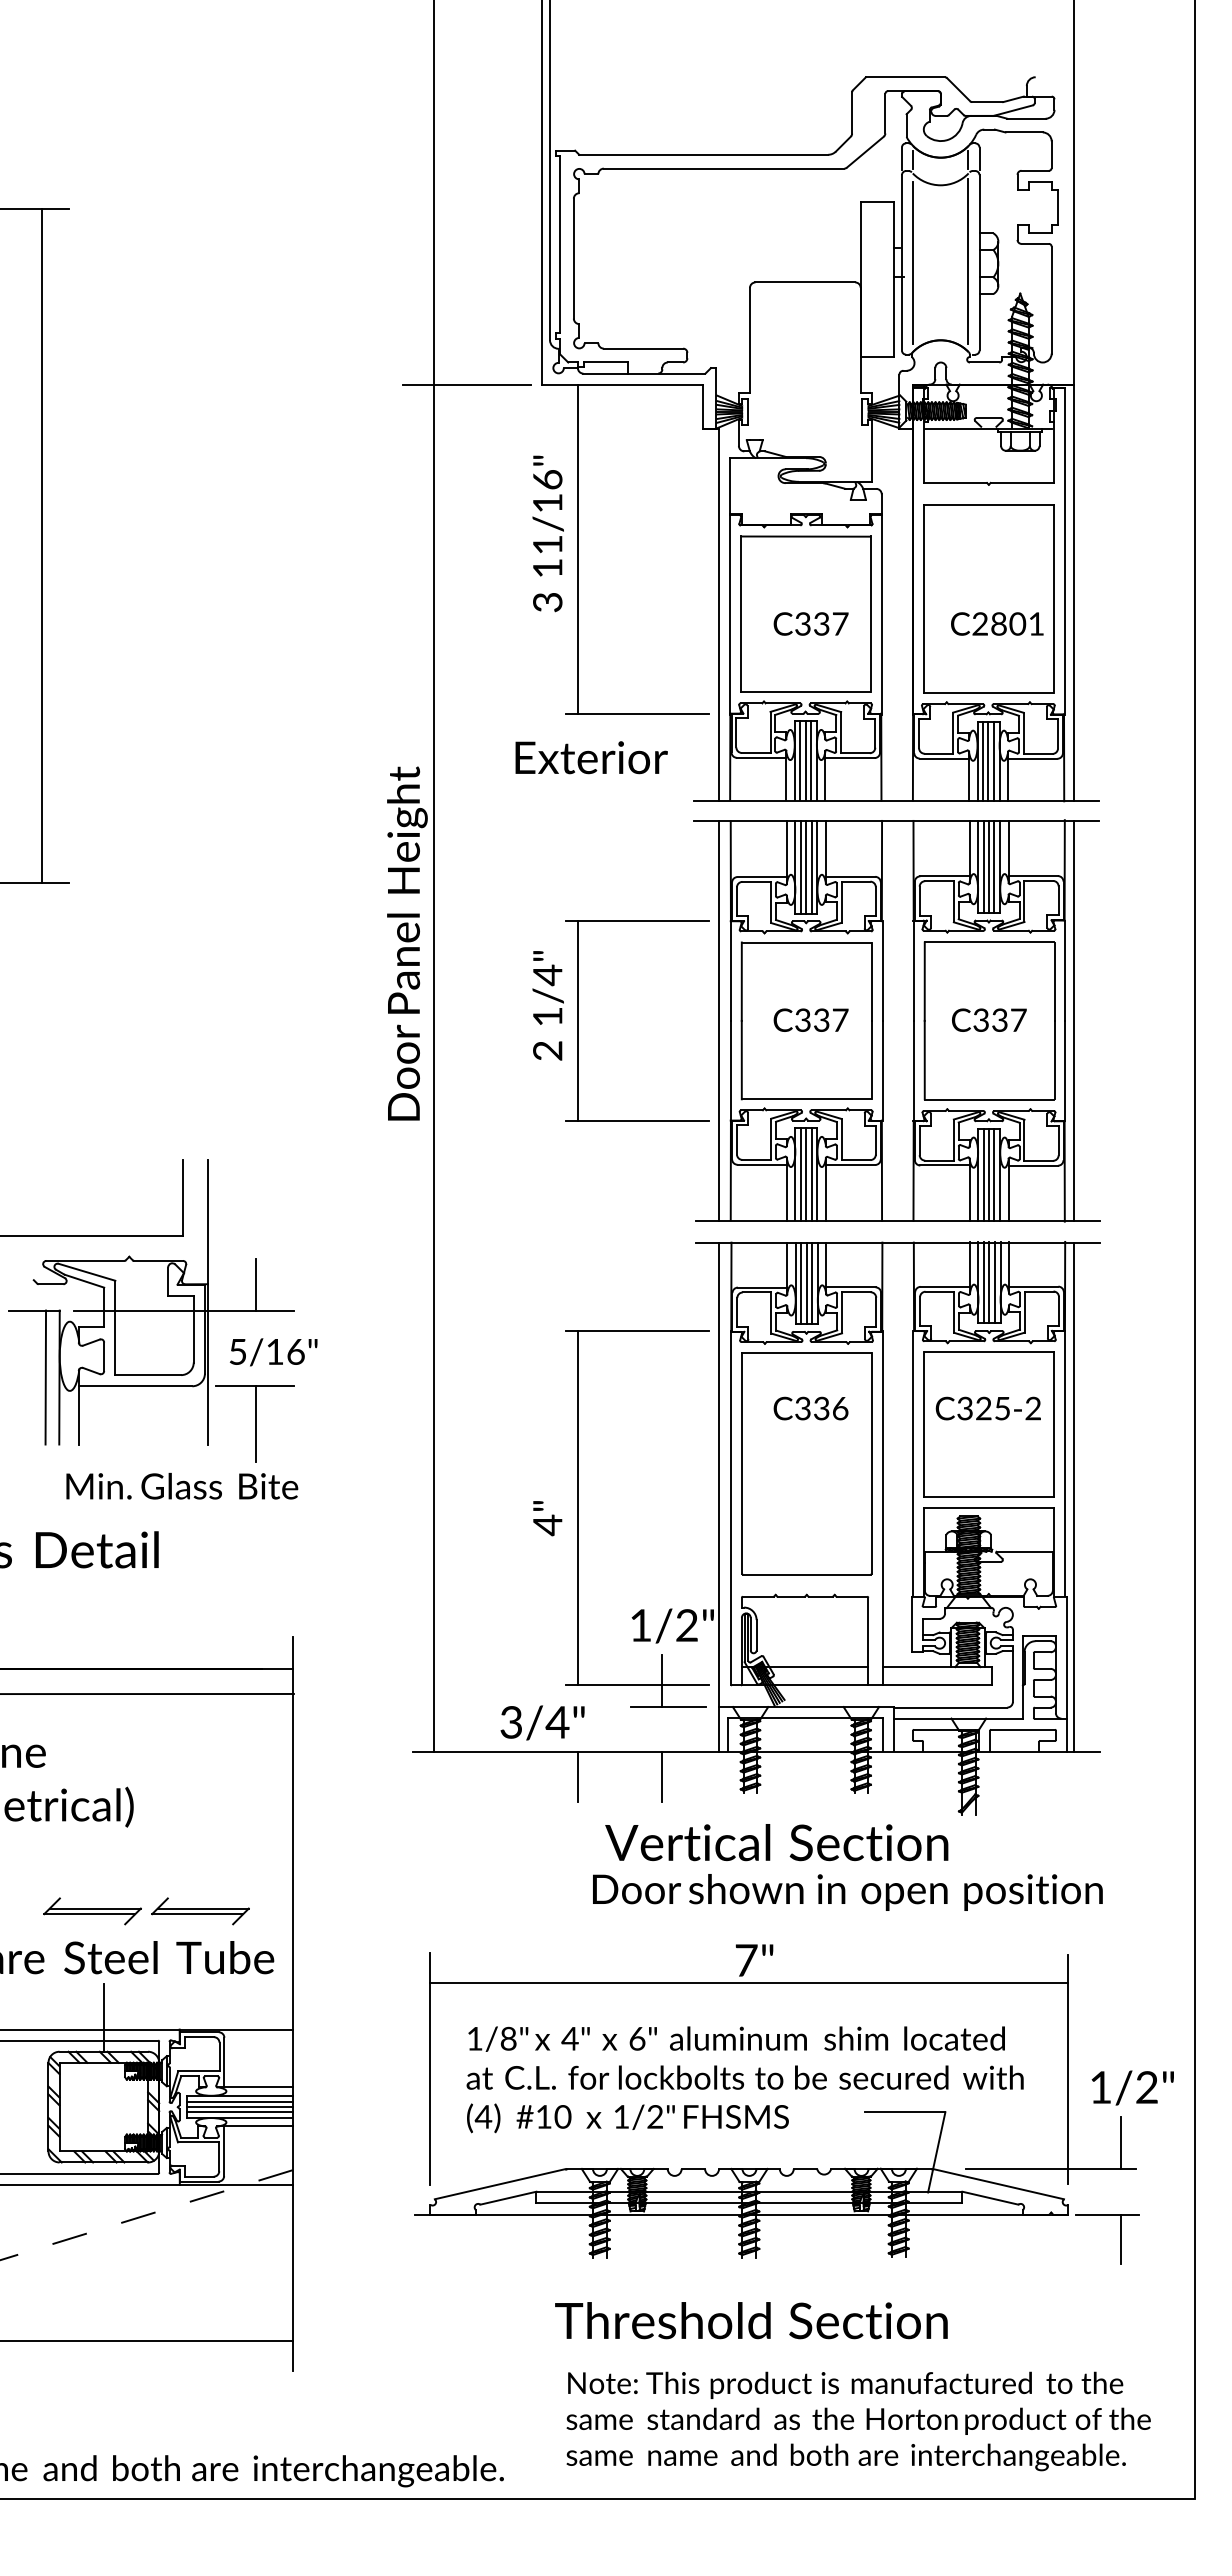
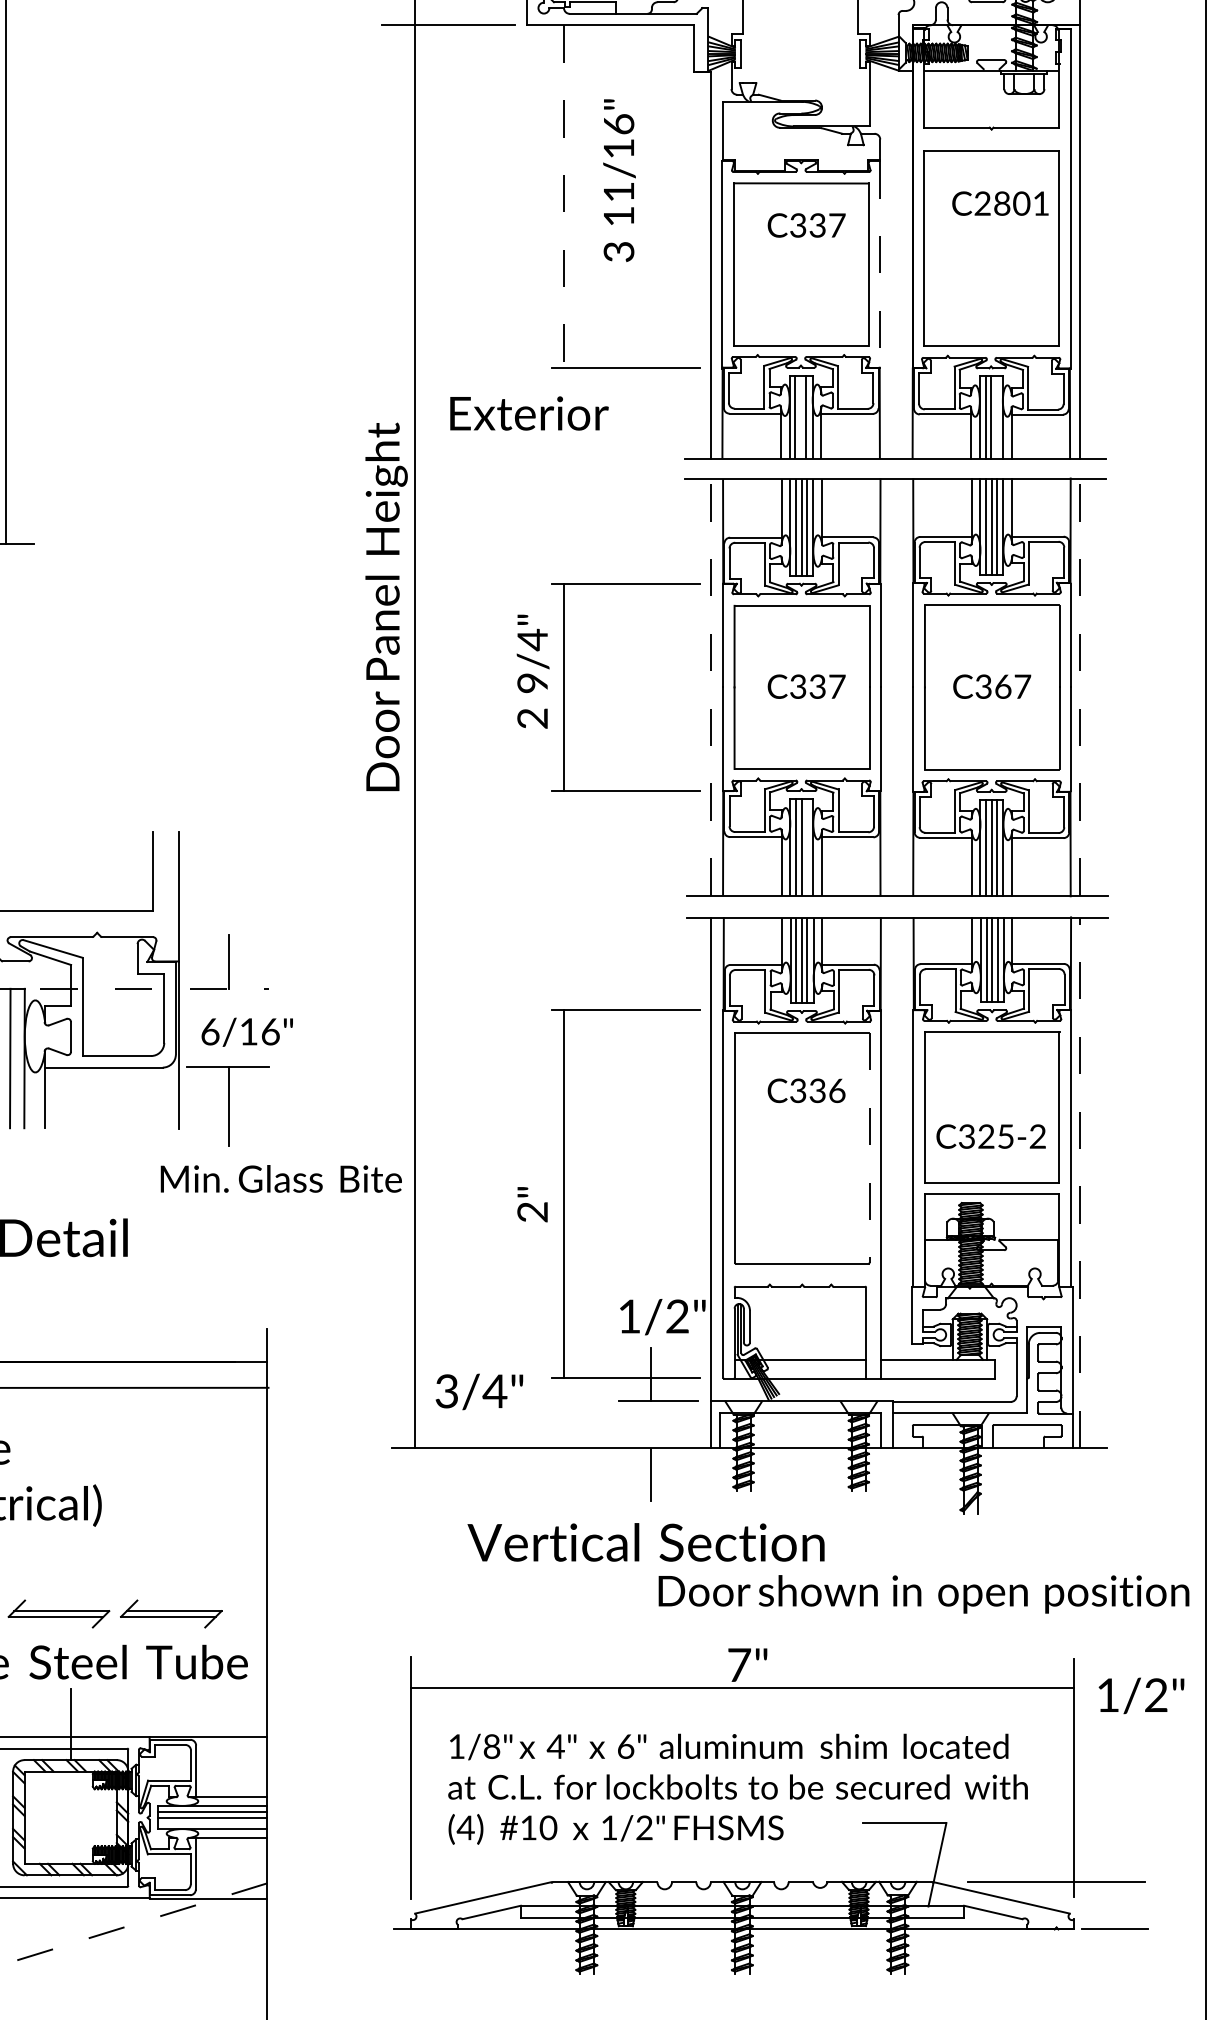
text: (547, 533) -> (618, 180), moved
line: (578, 549) -> (564, 196), solid -> dashed
line: (881, 614) -> (879, 264), solid -> dashed
text: (810, 623) -> (806, 224), moved
text: (997, 623) -> (1000, 203), moved
text: (591, 757) -> (529, 413), moved
line: (805, 760) -> (800, 416), removed
line: (993, 761) -> (996, 417), removed
text: (547, 1016) -> (532, 682), 1/4" -> 9/4"
text: (999, 1019) -> (1002, 685), C337 -> C367
line: (719, 1020) -> (711, 686), solid -> dashed
line: (1073, 1020) -> (1079, 686), solid -> dashed
line: (811, 1174) -> (807, 847), removed
line: (184, 1310) -> (154, 988), solid -> dashed
text: (237, 1351) -> (209, 1031), 5/16" -> 6/16"
text: (987, 1408) -> (990, 1136), moved
line: (871, 1463) -> (869, 1147), solid -> dashed
text: (182, 1485) -> (281, 1178), moved
line: (1073, 1497) -> (1079, 1183), solid -> dashed
text: (547, 1525) -> (532, 1212), 4" -> 2"
text: (542, 1722) -> (479, 1391), moved
line: (578, 1776) -> (564, 1473), removed
text: (776, 1842) -> (645, 1542), moved
text: (847, 1892) -> (923, 1594), moved
text: (1132, 2087) -> (1141, 1695), moved
line: (239, 2112) -> (211, 1823), removed
line: (1121, 2142) -> (1129, 1854), removed
line: (1121, 2239) -> (1129, 1955), removed

